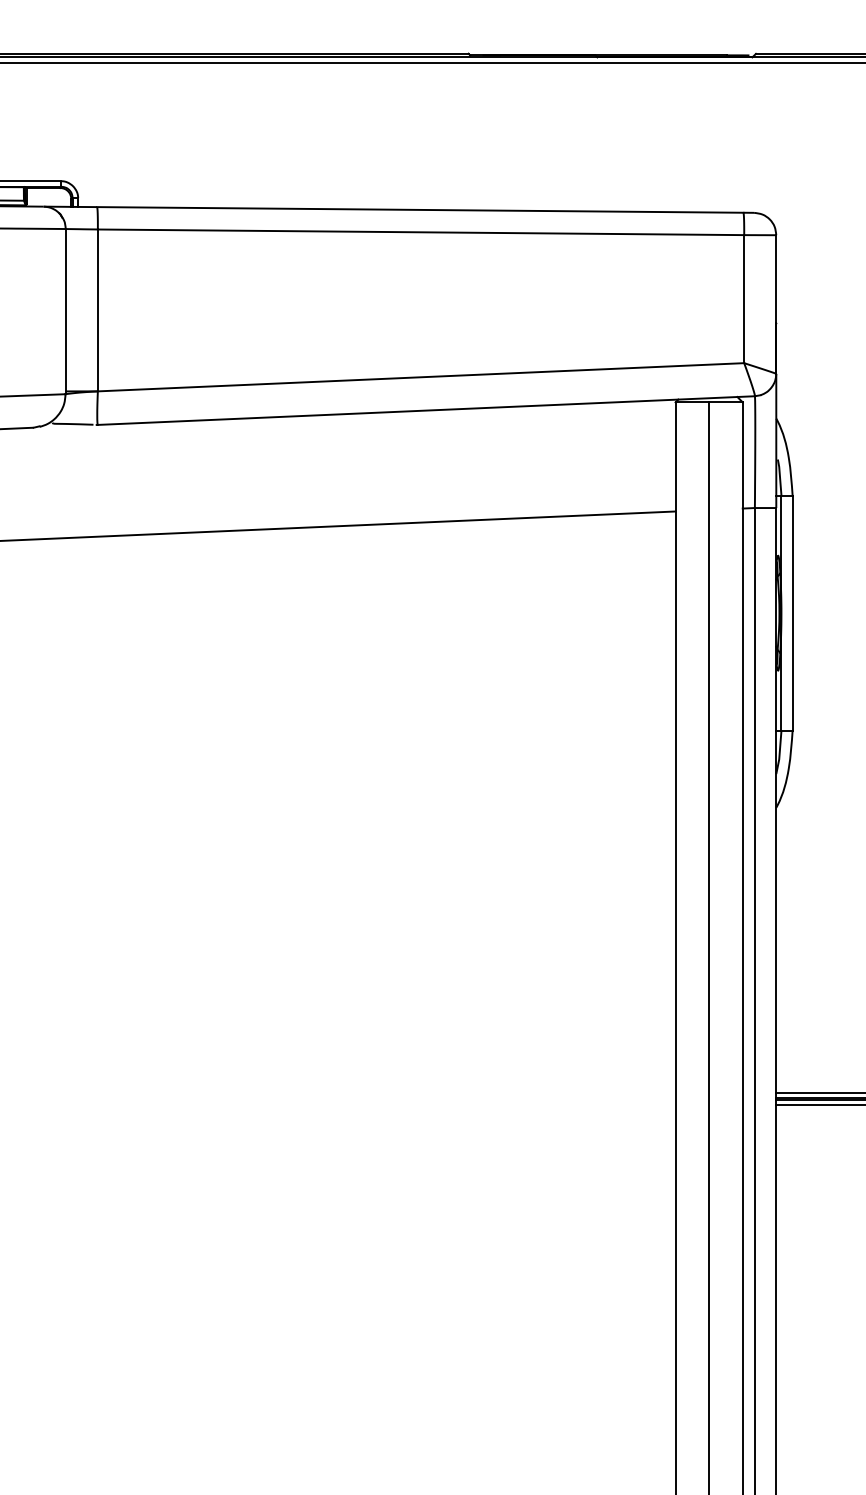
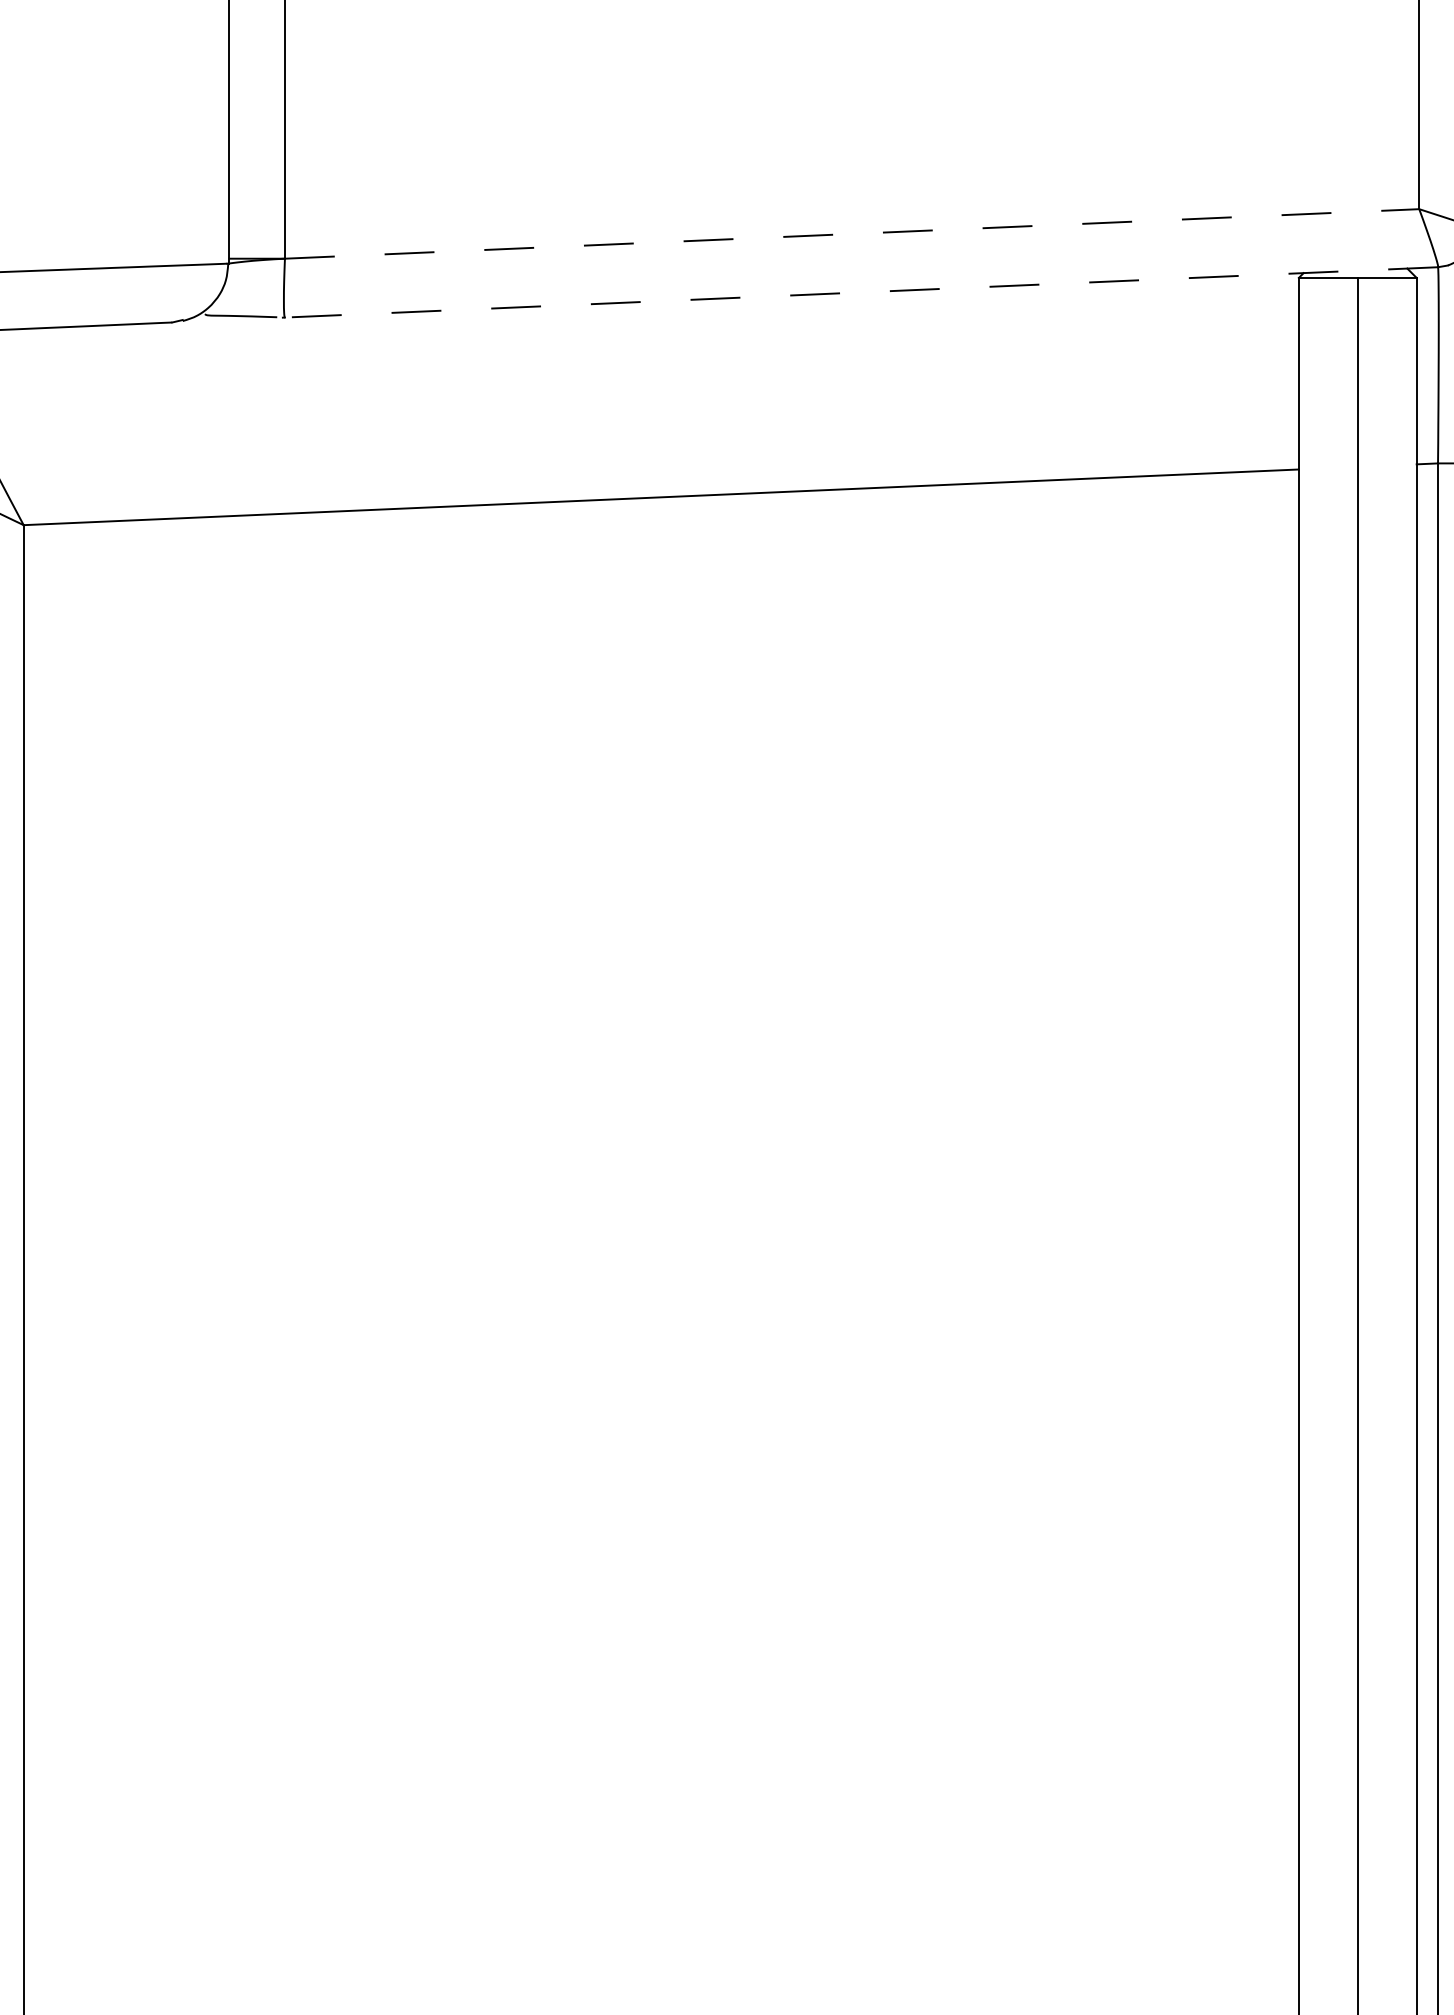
line: (421, 377) -> (852, 234), solid -> dashed
line: (426, 410) -> (861, 292), solid -> dashed

